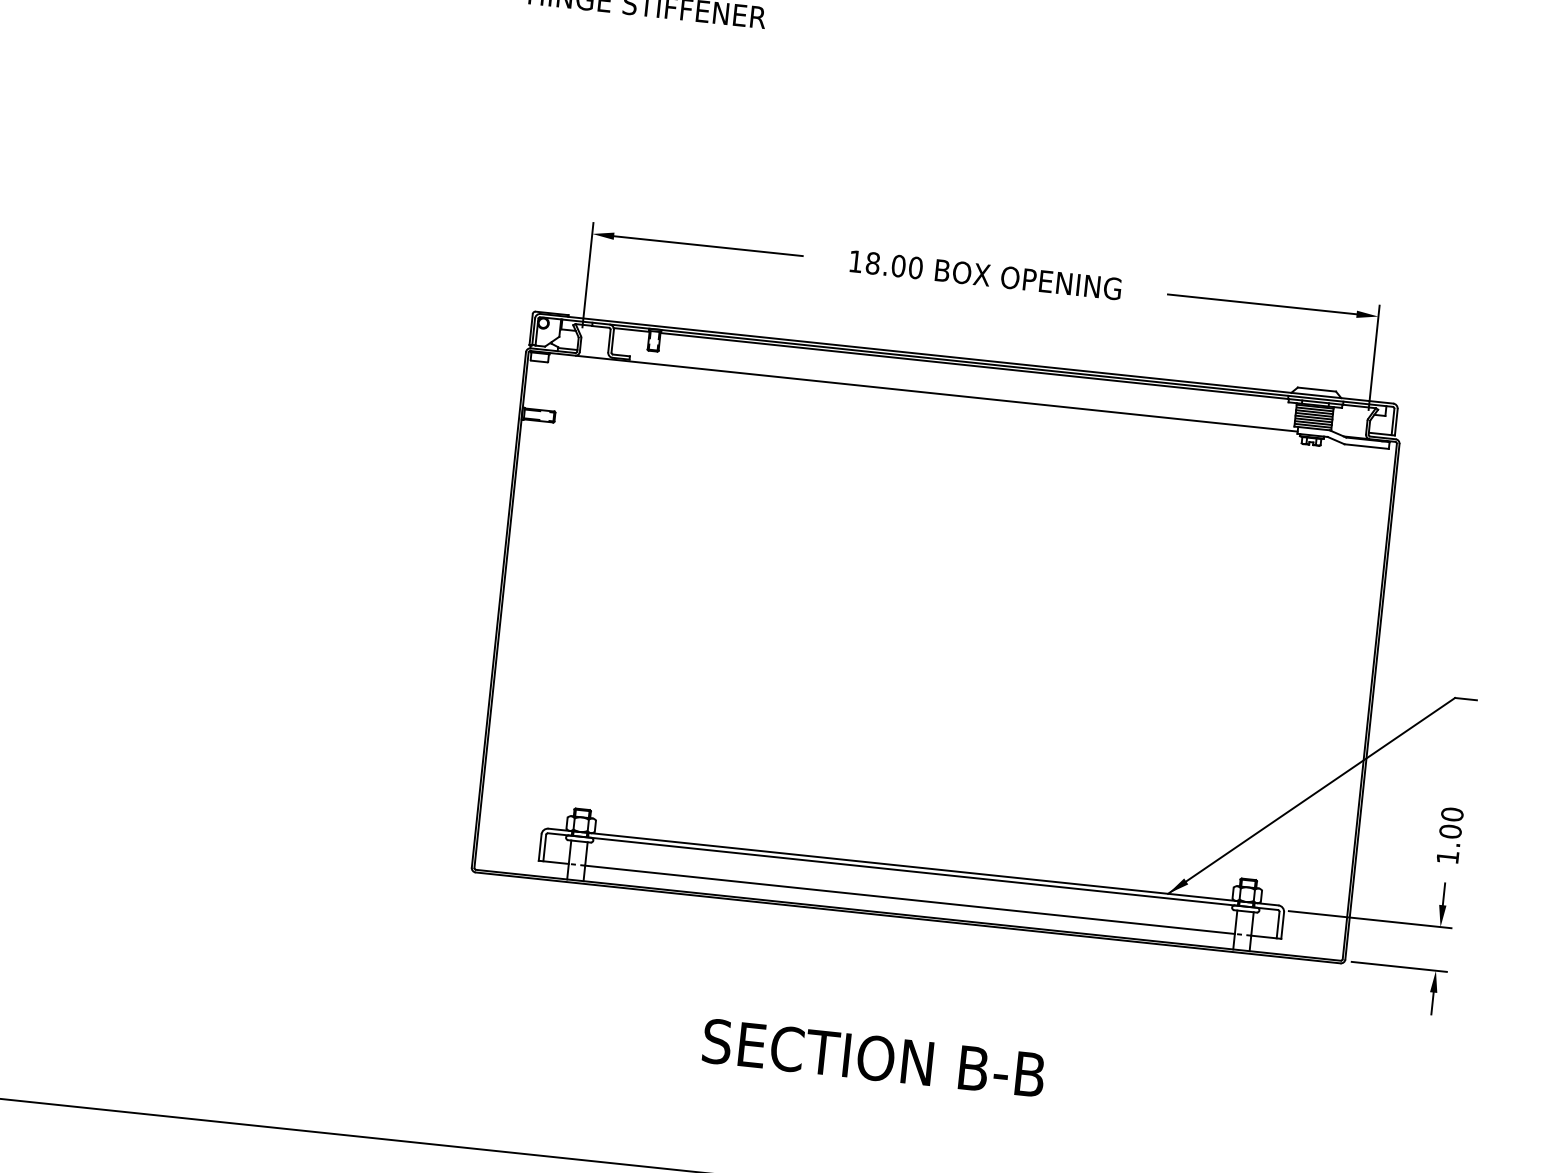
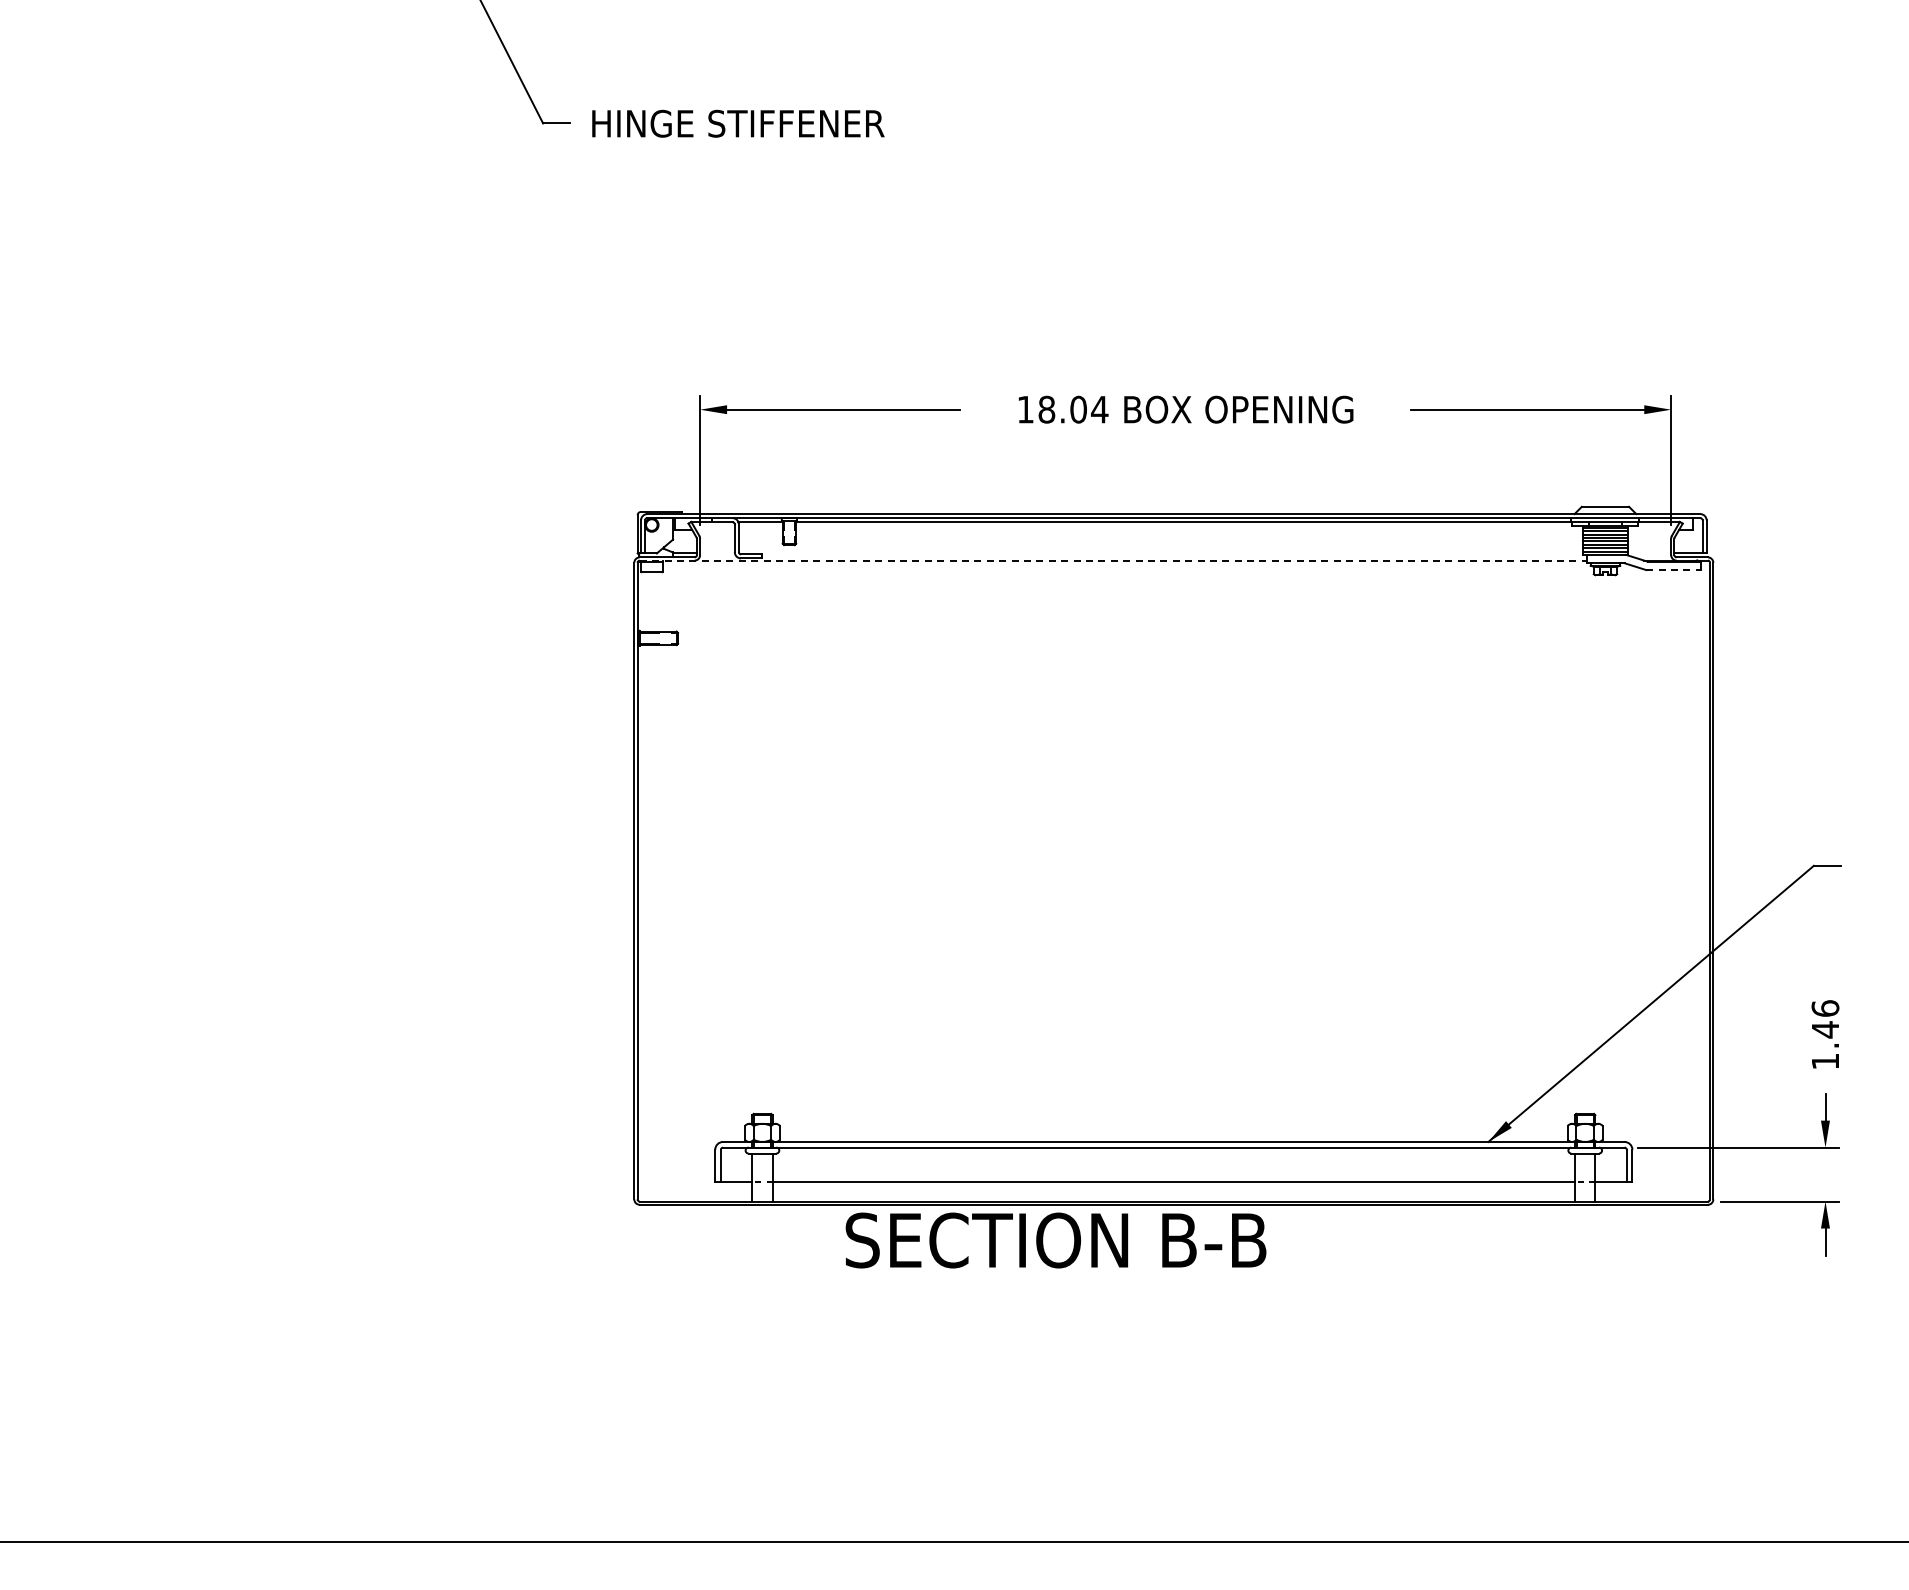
text: (915, 267) -> (1099, 409), 18.00 -> 18.04
line: (914, 391) -> (1113, 560), solid -> dashed
line: (1367, 447) -> (1674, 570), solid -> dashed
text: (1451, 823) -> (1825, 1019), 1.00 -> 1.46
text: (873, 1058) -> (1055, 1240), moved

